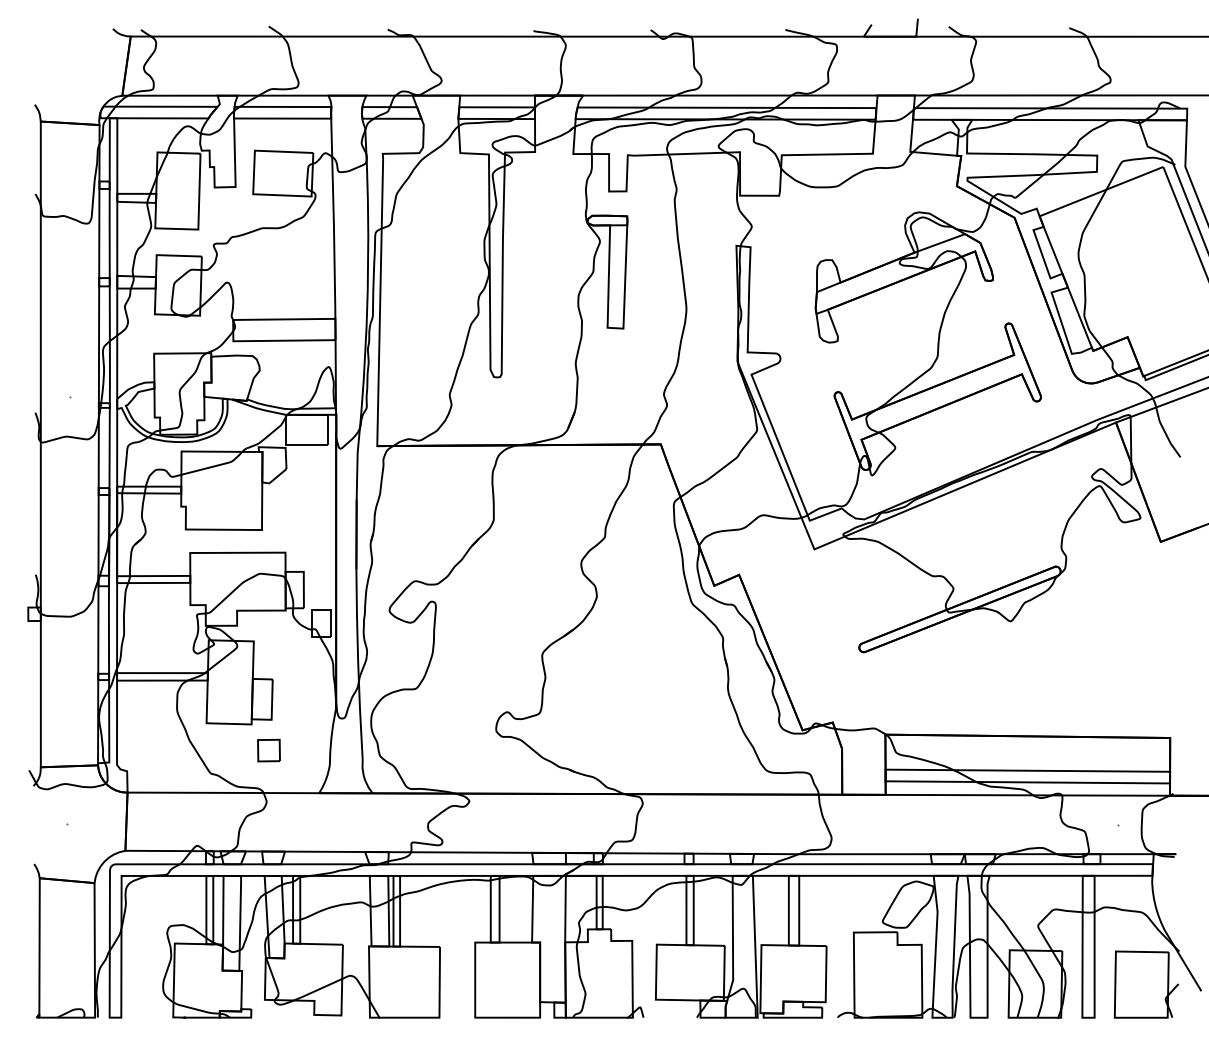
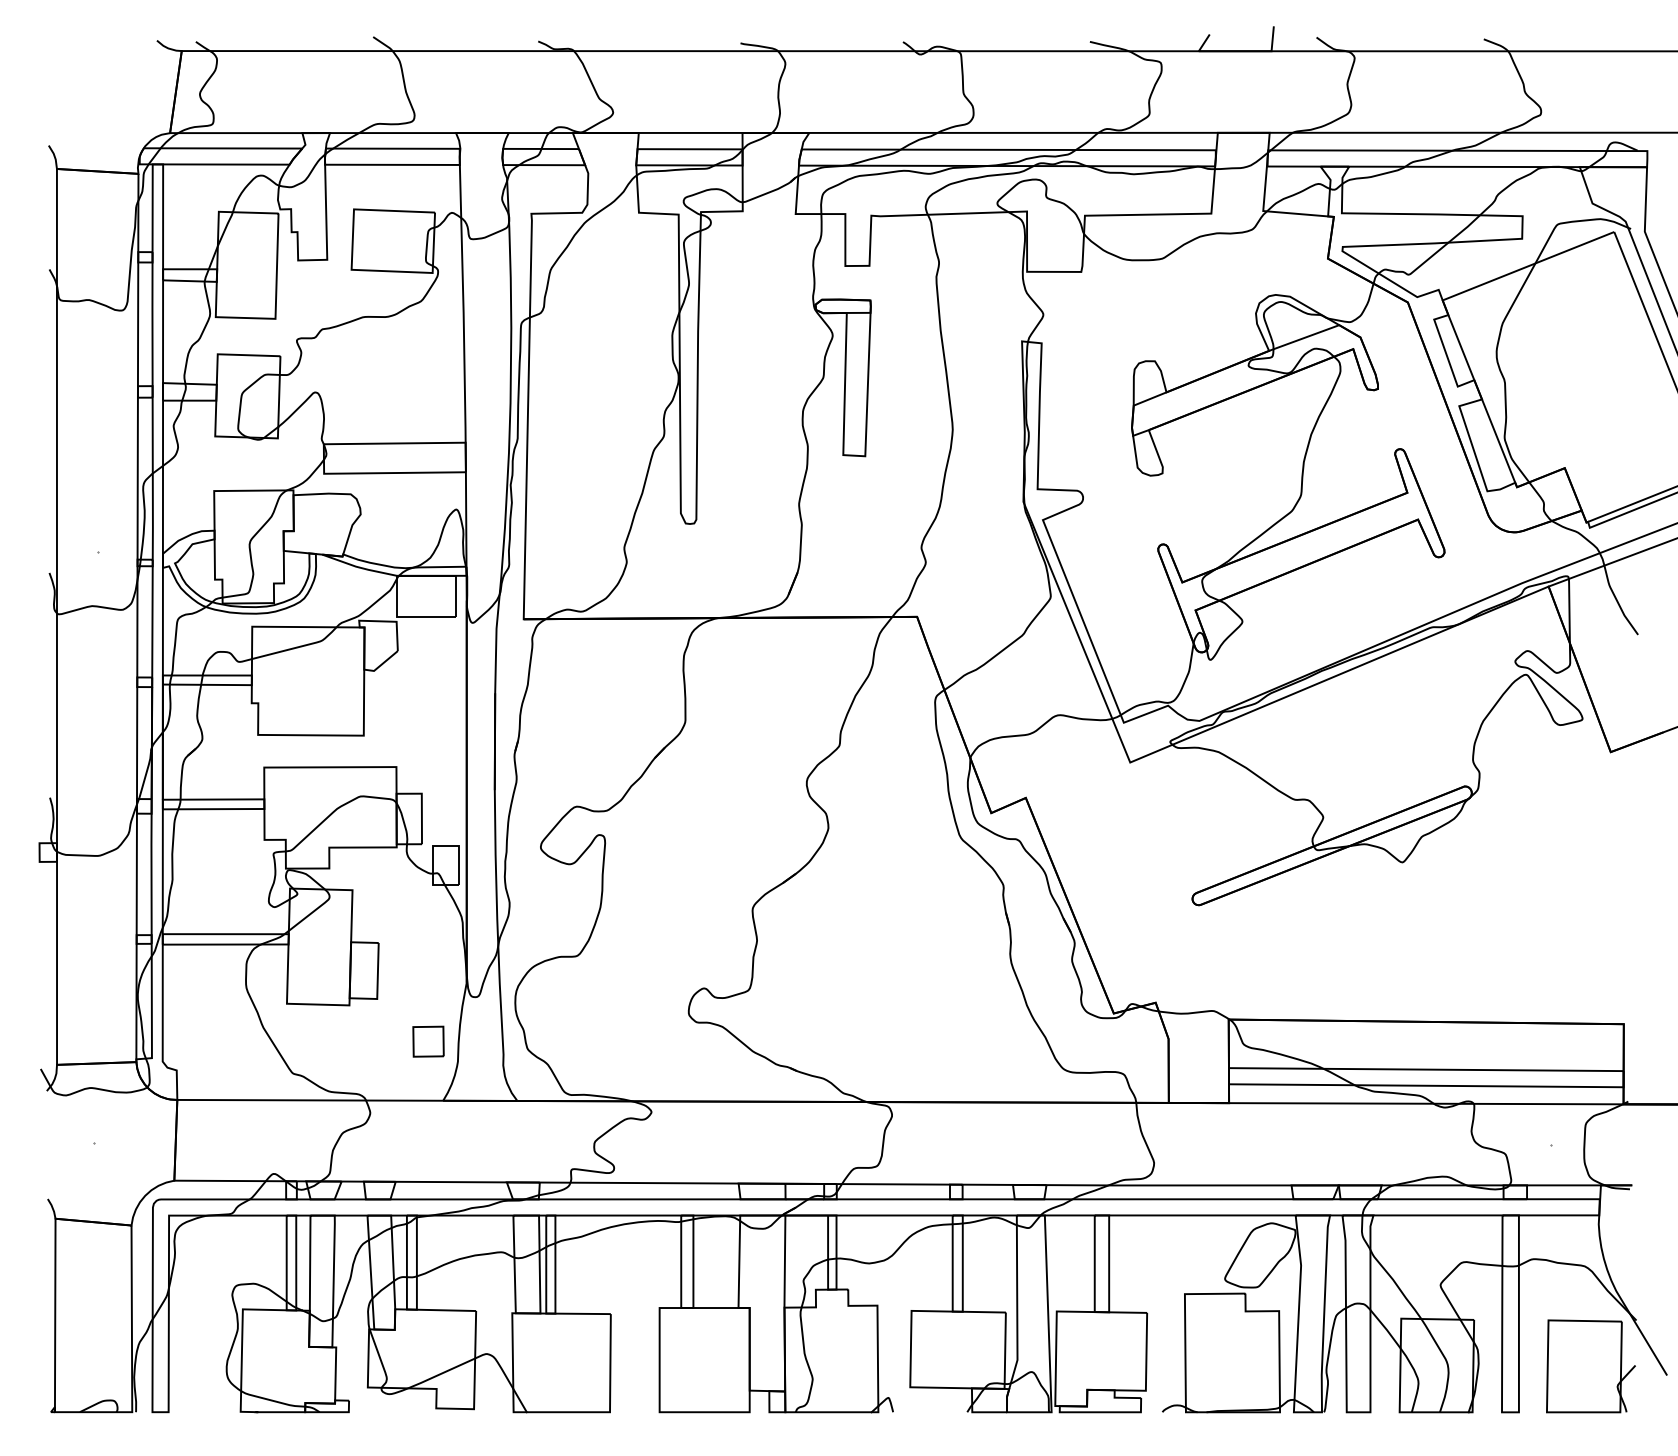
part: (268, 750) -> (428, 1041), moved

